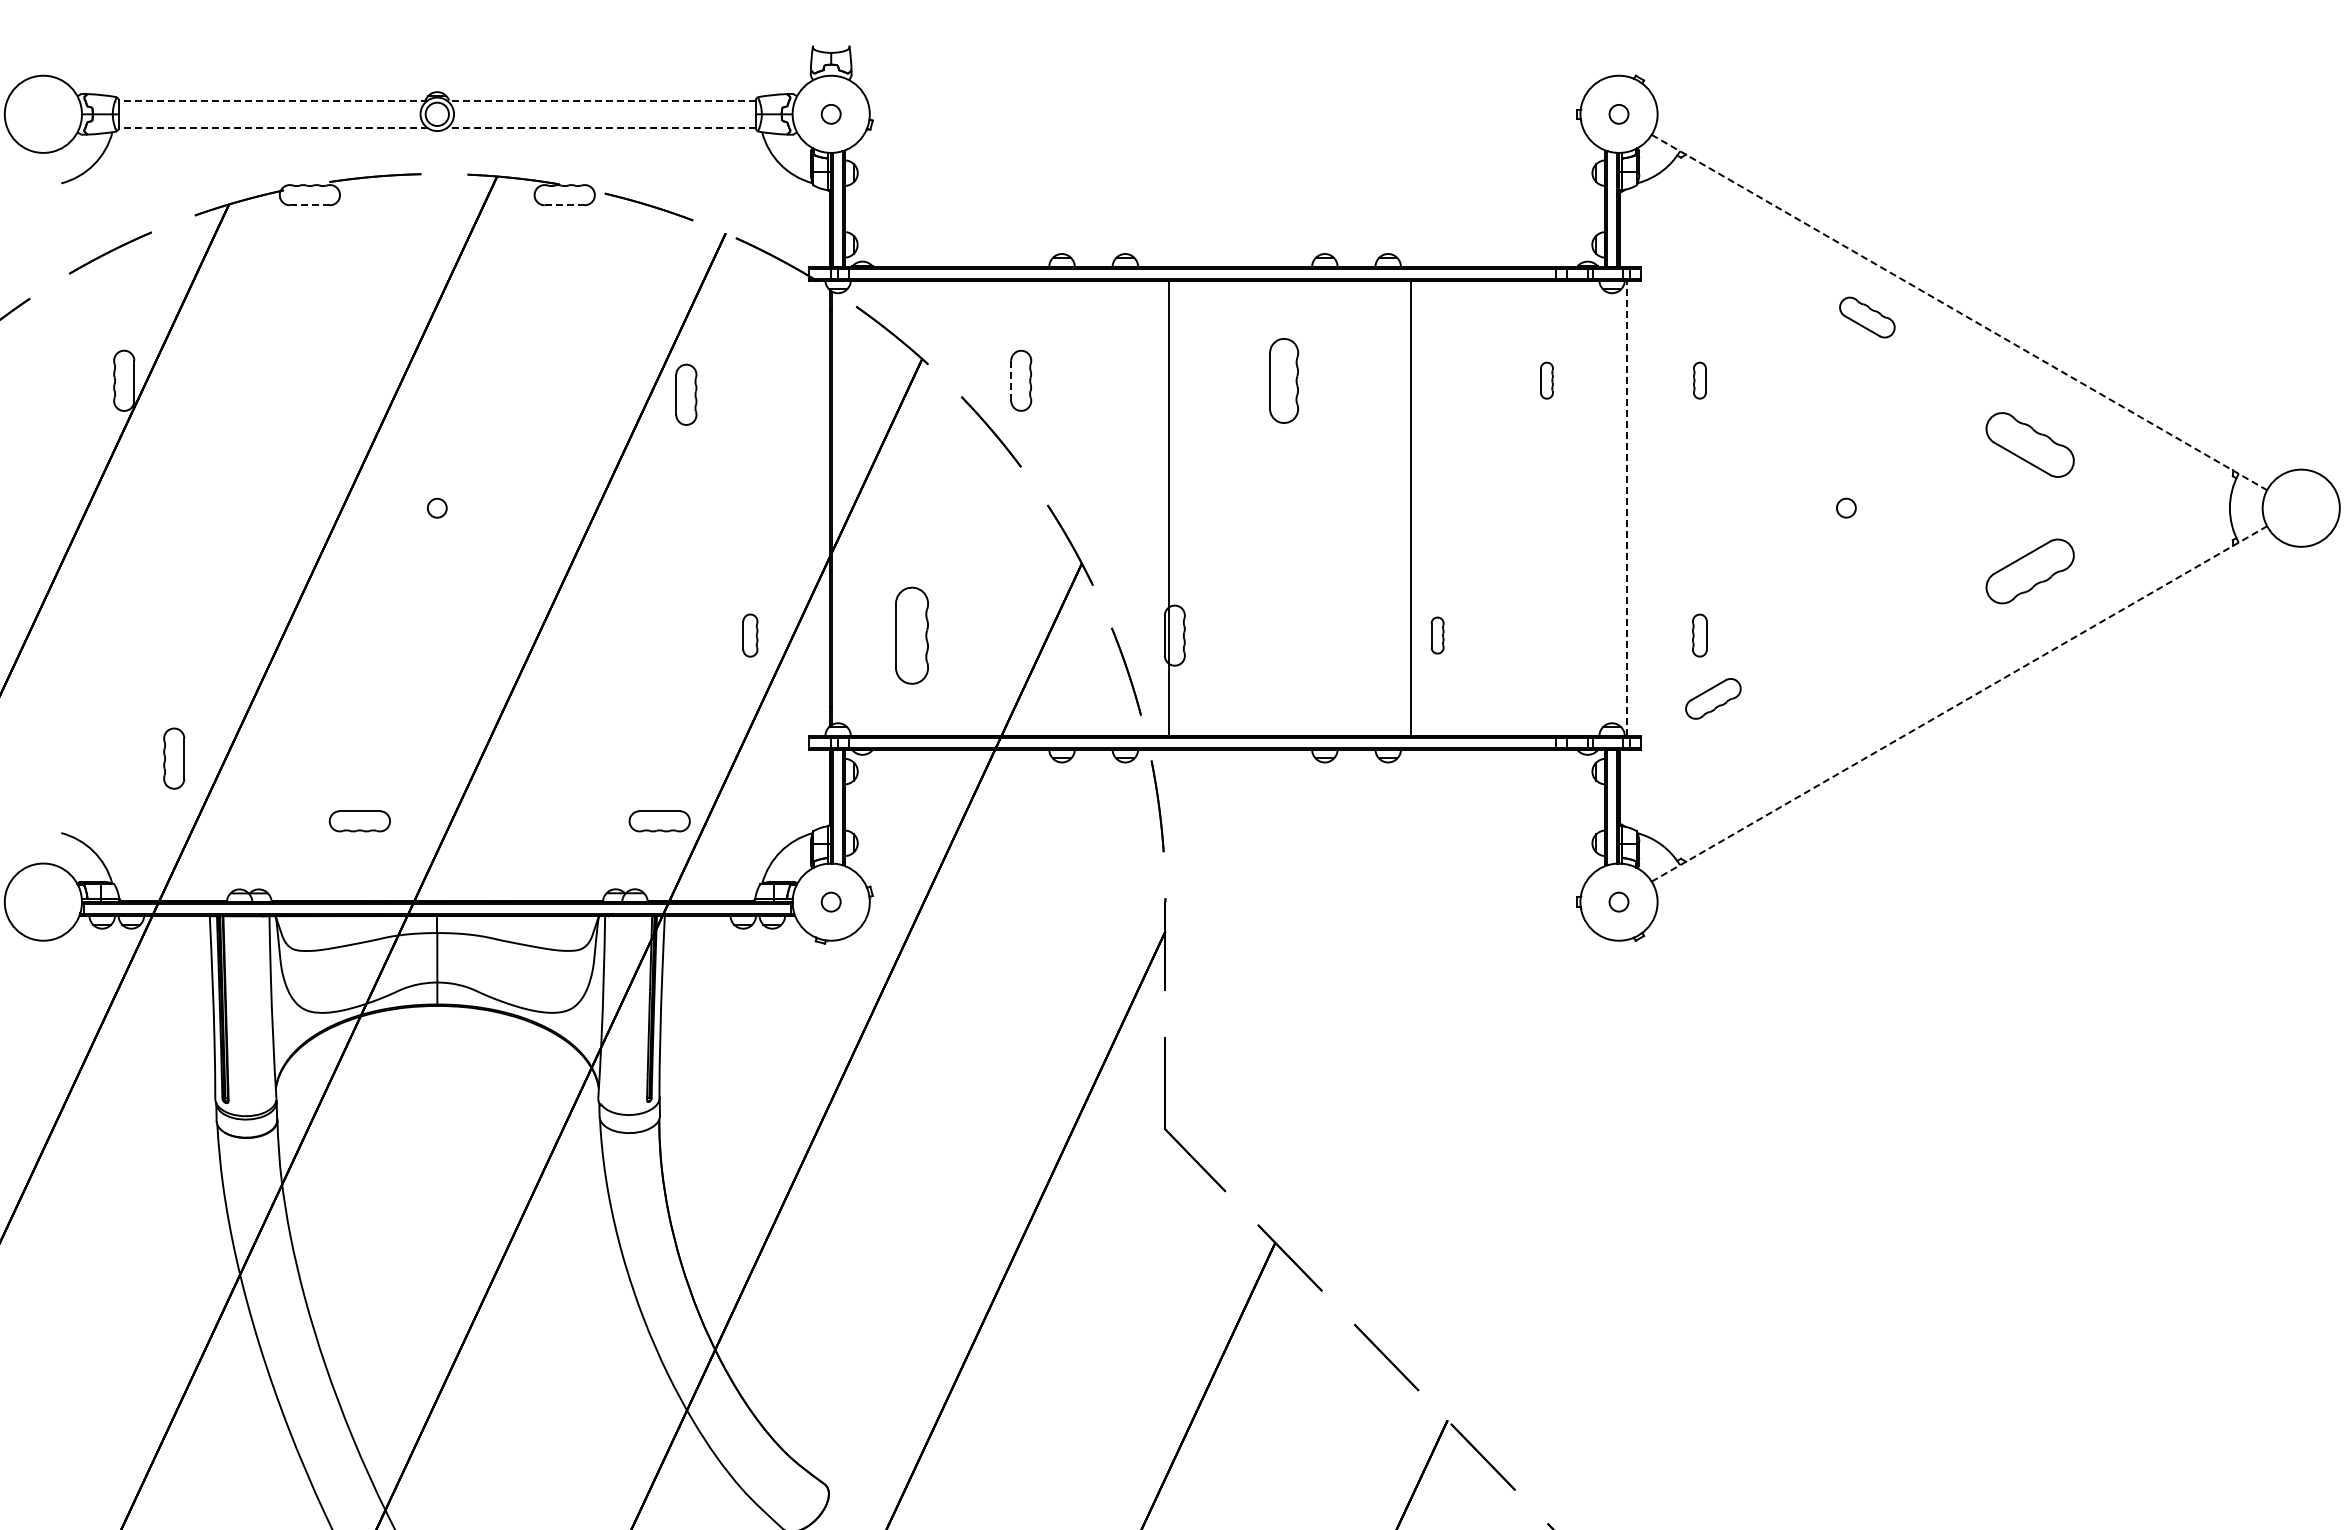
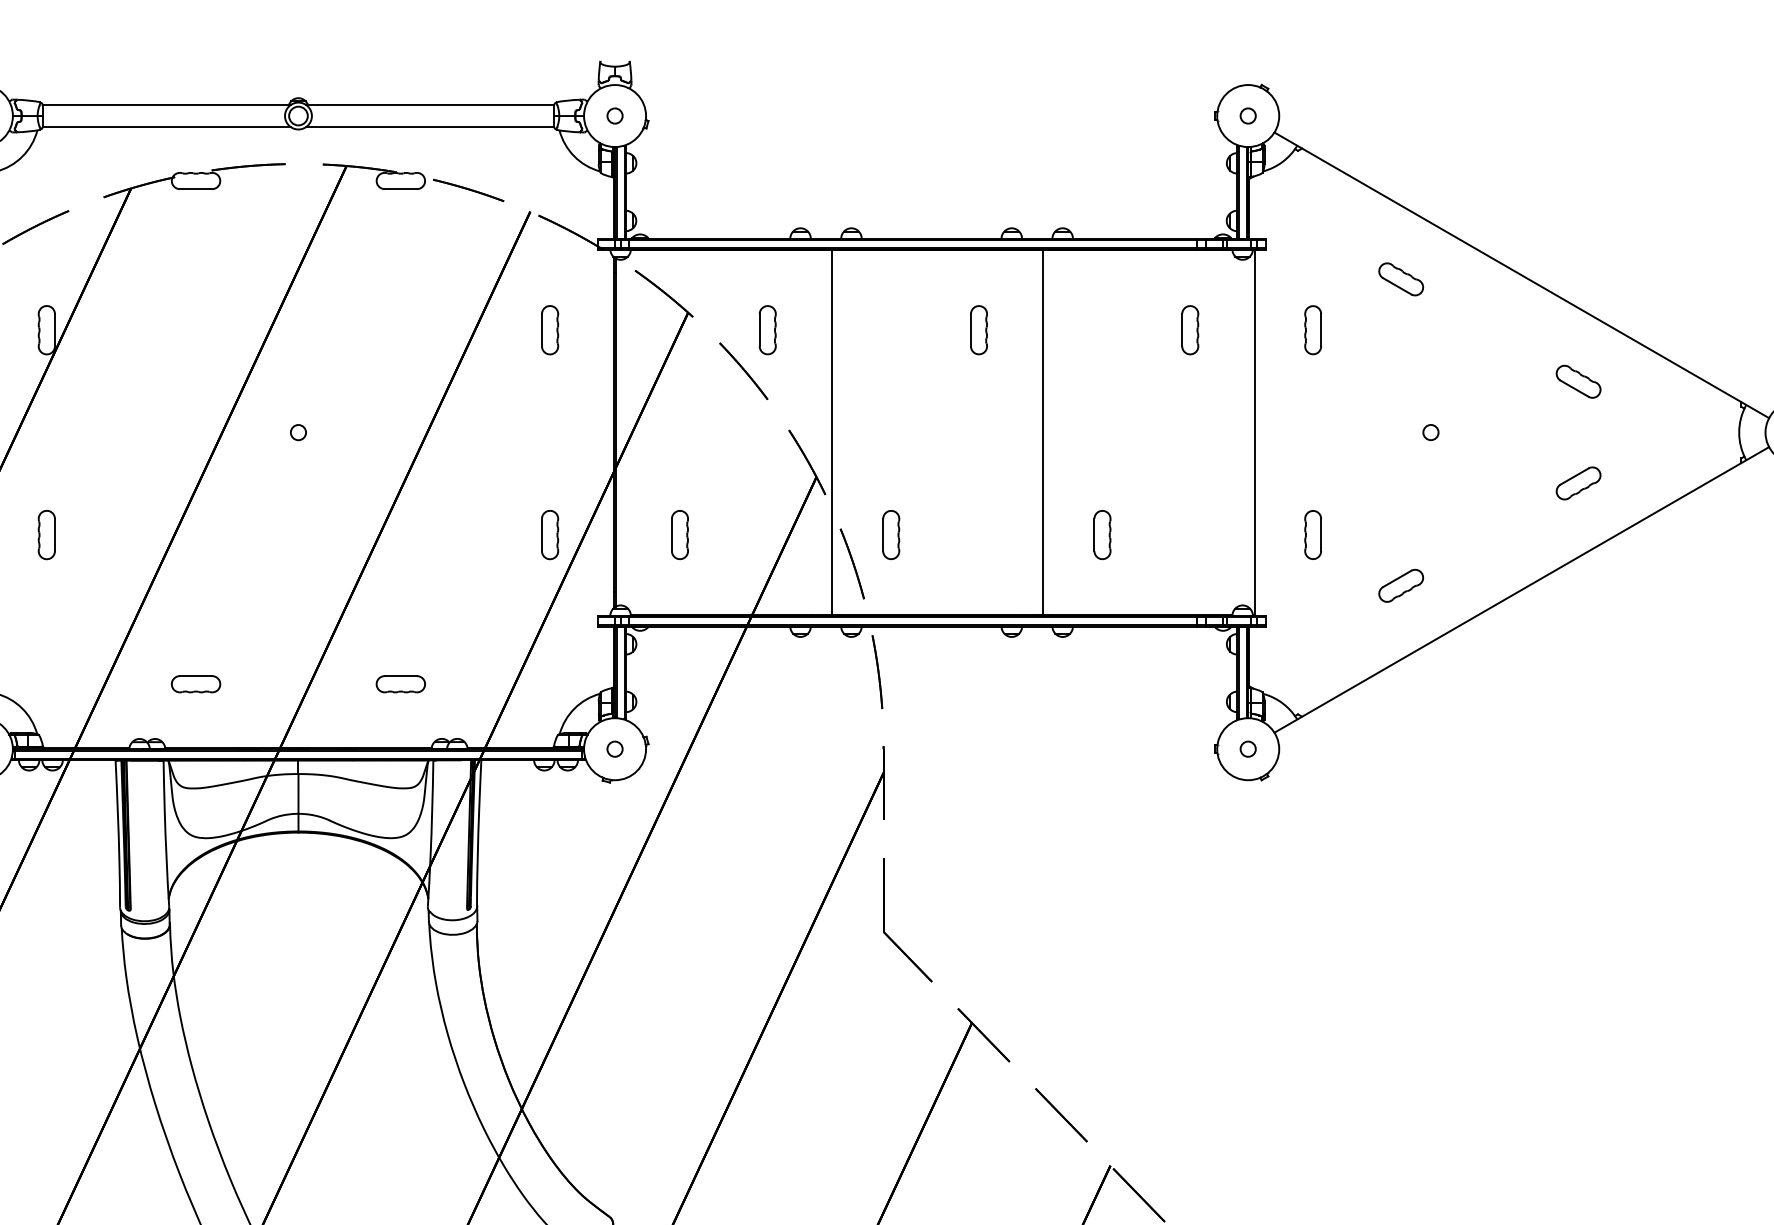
line: (272, 100) -> (166, 104), dashed -> solid
line: (600, 100) -> (429, 104), dashed -> solid
line: (272, 128) -> (166, 127), dashed -> solid
line: (600, 128) -> (429, 127), dashed -> solid
line: (309, 205) -> (195, 189), dashed -> solid
line: (564, 205) -> (400, 189), dashed -> solid
line: (1959, 312) -> (1521, 275), dashed -> solid
part: (1867, 317) -> (1401, 279), moved
part: (1283, 380) -> (978, 329), size x0.71
part: (1546, 380) -> (1189, 329), size x1.67
part: (1699, 380) -> (1312, 329), size x1.67
line: (1011, 381) -> (759, 330), dashed -> solid
part: (686, 394) -> (550, 329), moved
part: (2029, 444) -> (1578, 381), size x0.62
line: (1169, 507) -> (832, 432), moved
line: (1411, 507) -> (1043, 432), moved
line: (1627, 508) -> (1255, 432), dashed -> solid
part: (2029, 571) -> (1578, 483), size x0.62
part: (750, 635) -> (550, 534), size x1.43
part: (911, 635) -> (679, 534), size x0.62
part: (1437, 635) -> (1102, 534), size x1.67
part: (1699, 635) -> (1312, 534), size x1.43
part: (1713, 698) -> (1401, 585), moved
line: (1959, 703) -> (1521, 589), dashed -> solid
part: (174, 758) -> (47, 534), moved
part: (359, 821) -> (195, 684), moved
part: (659, 821) -> (400, 684), moved

